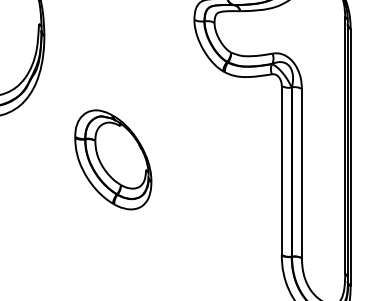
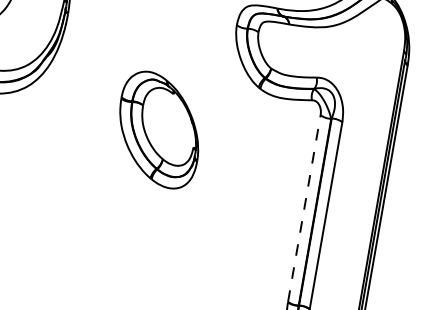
part: (113, 159) -> (159, 129), moved
line: (281, 170) -> (304, 208), solid -> dashed

